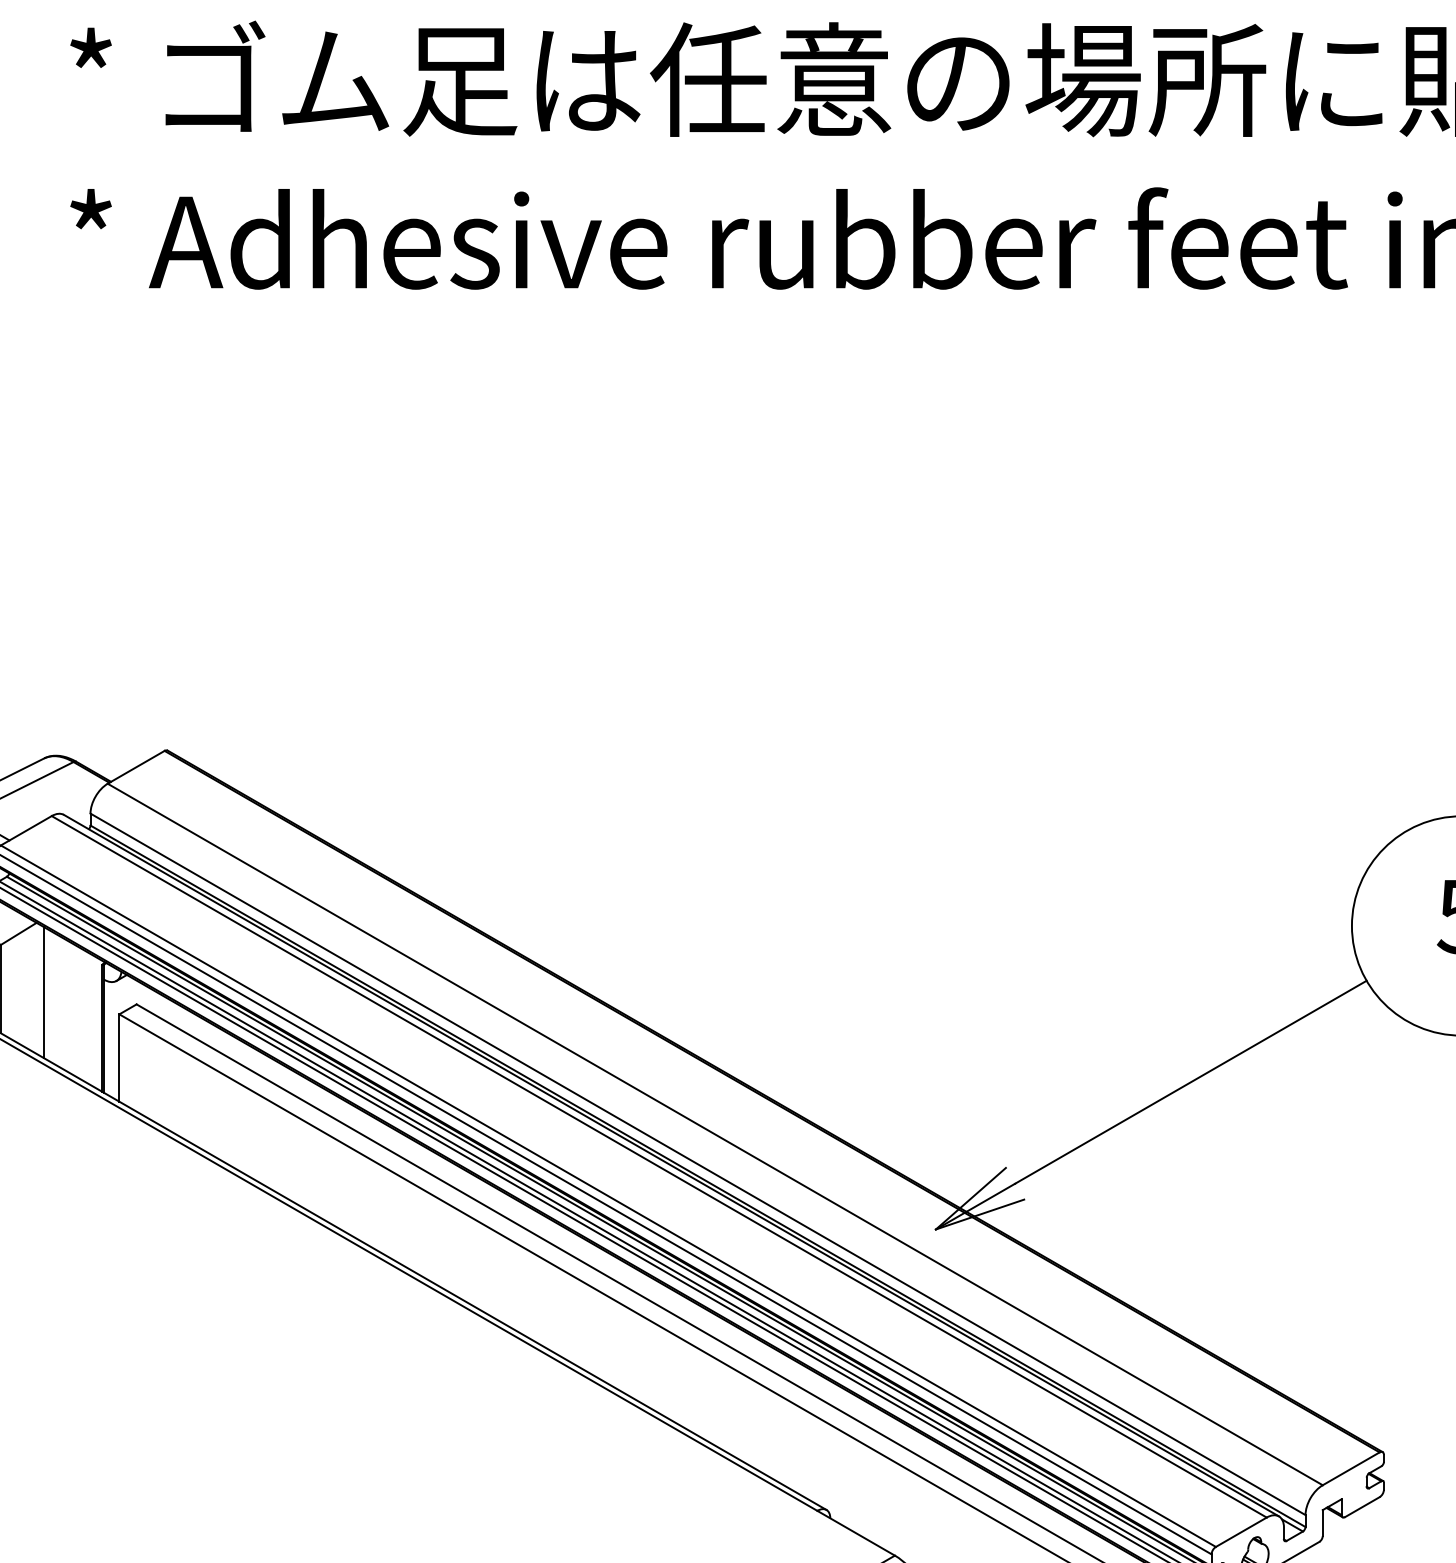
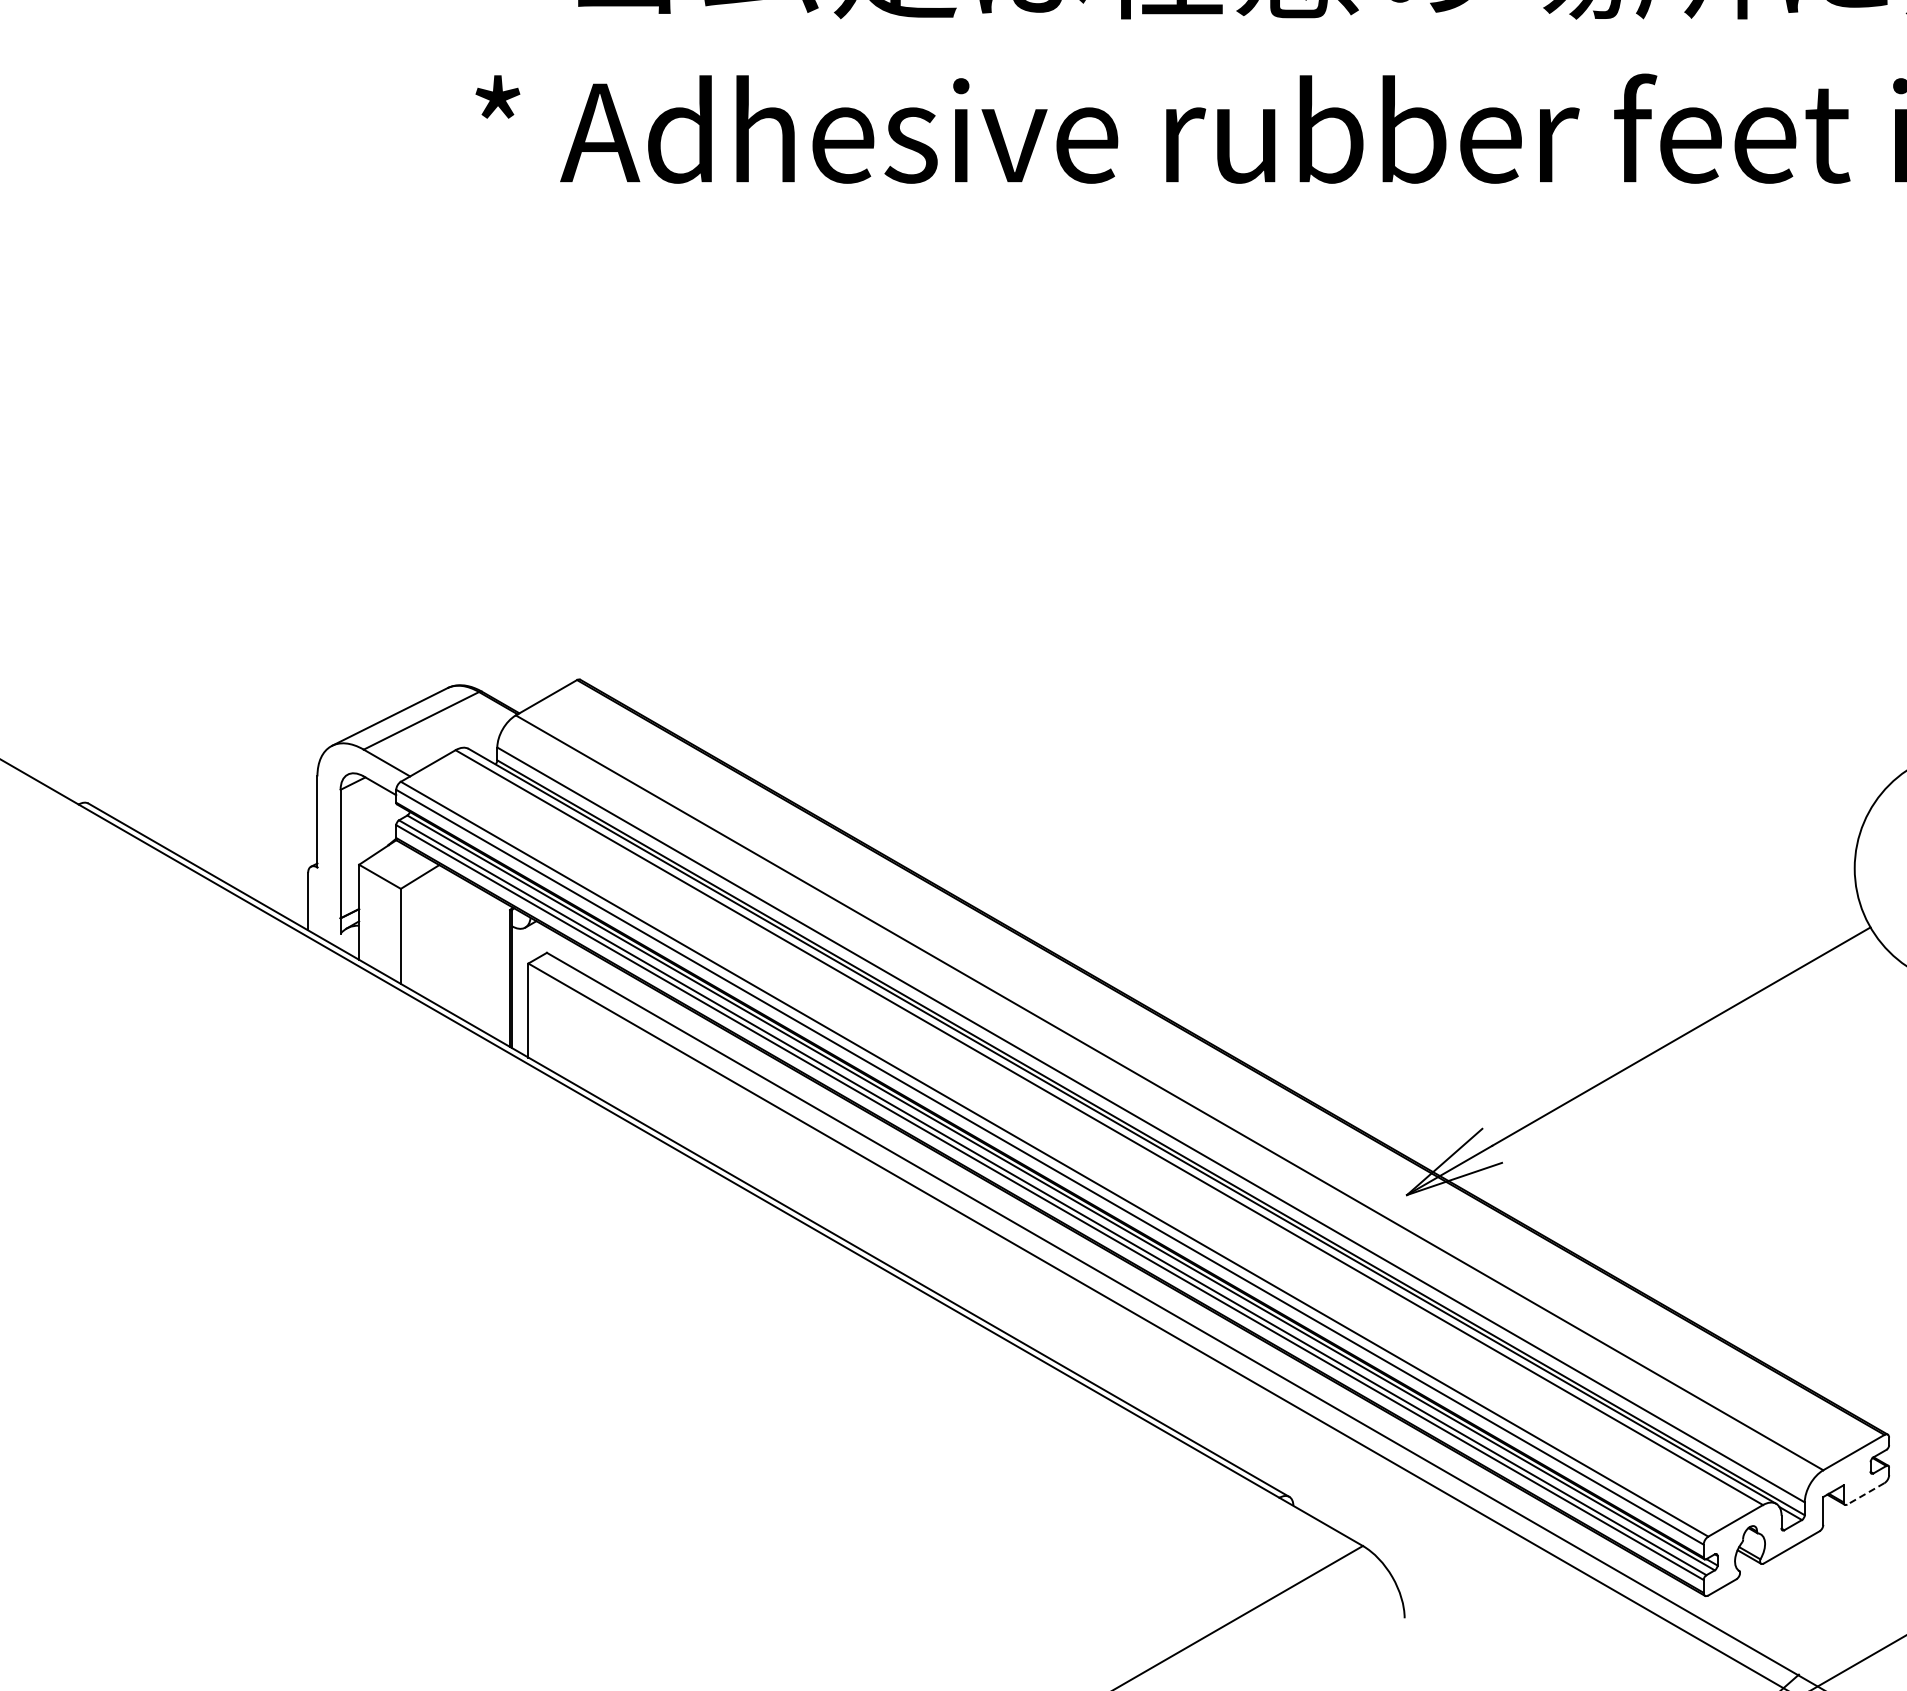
line: (44, 992) -> (447, 939), removed
line: (1361, 1507) -> (1865, 1494), solid -> dashed

